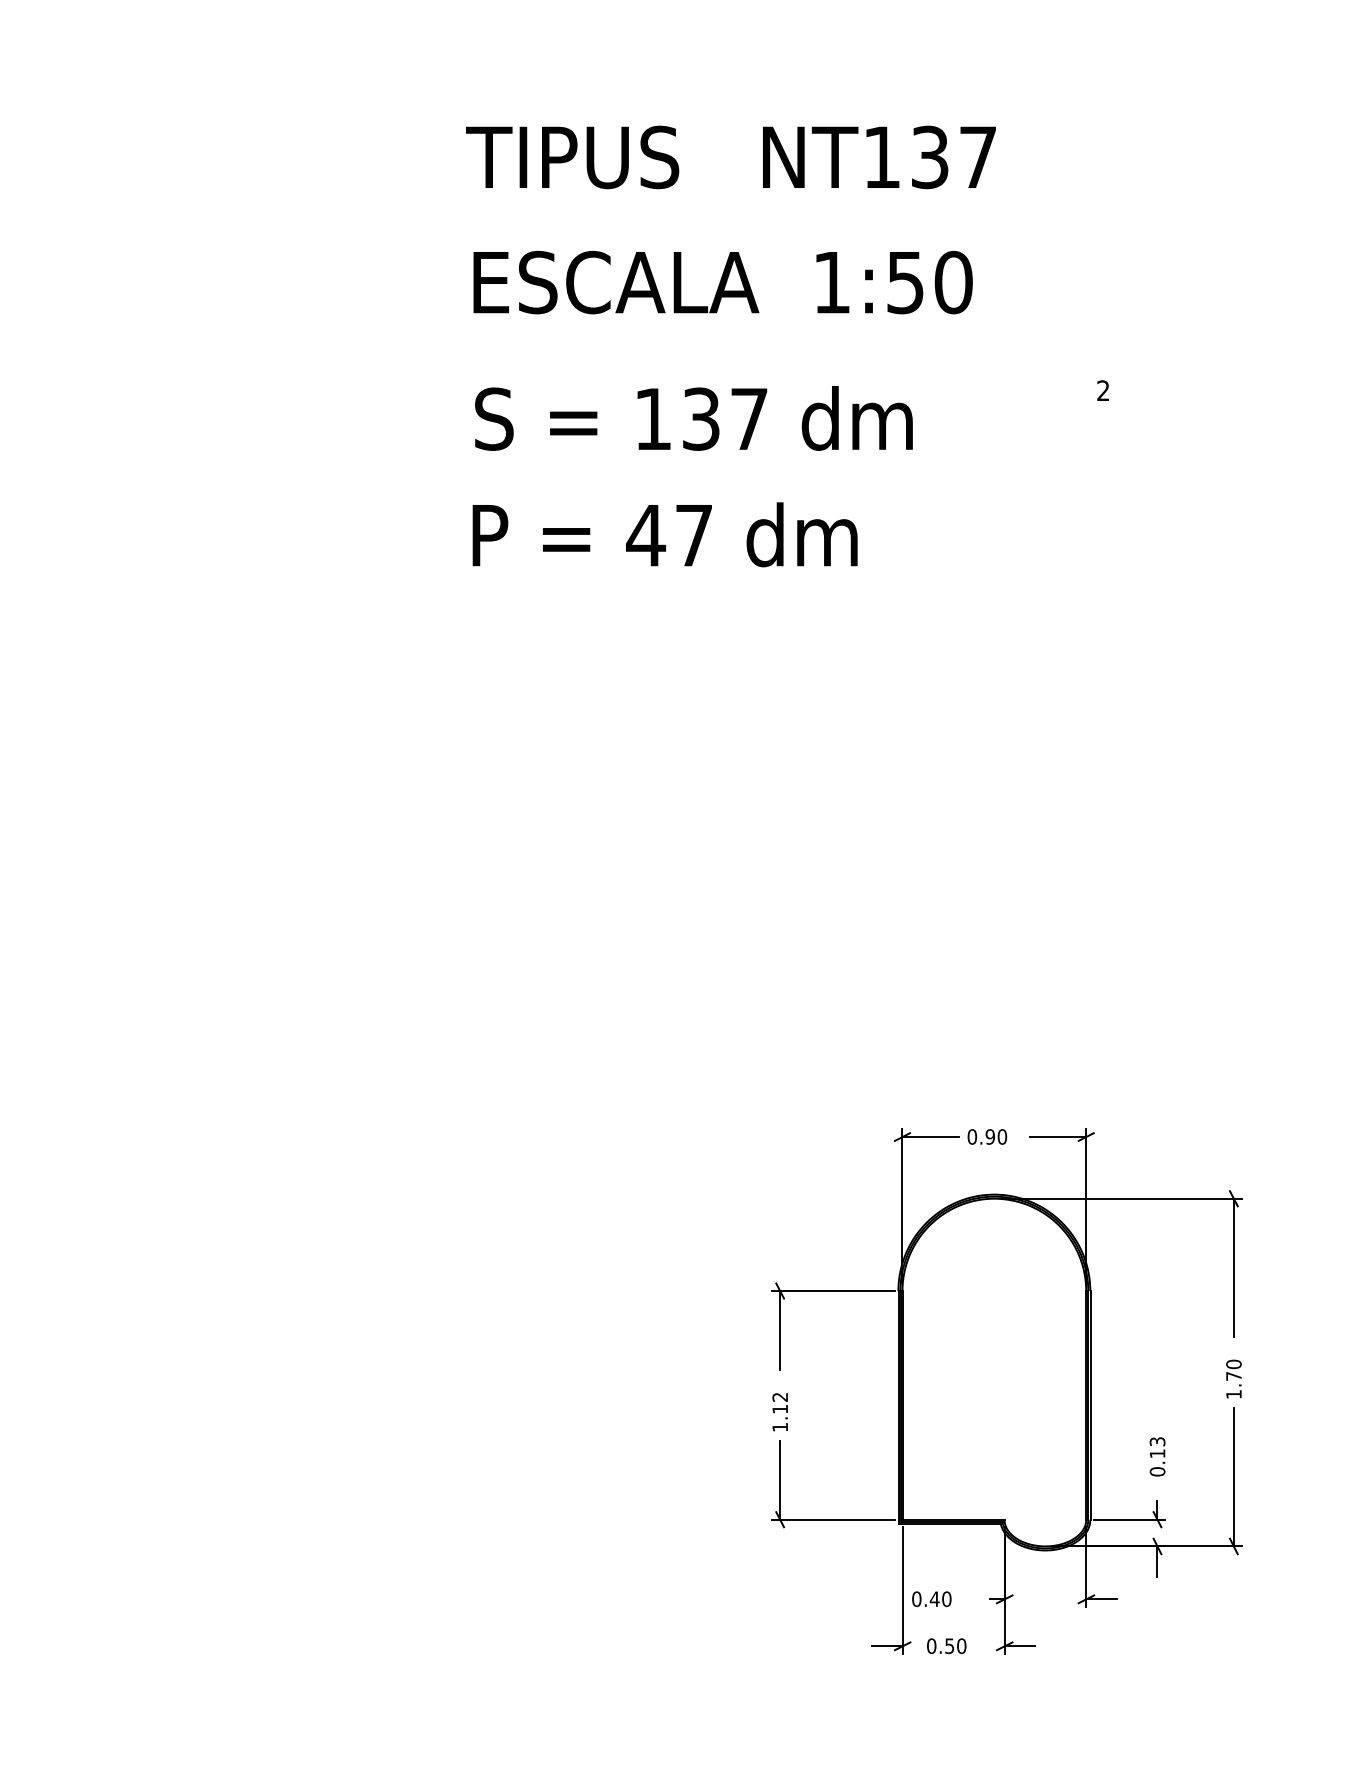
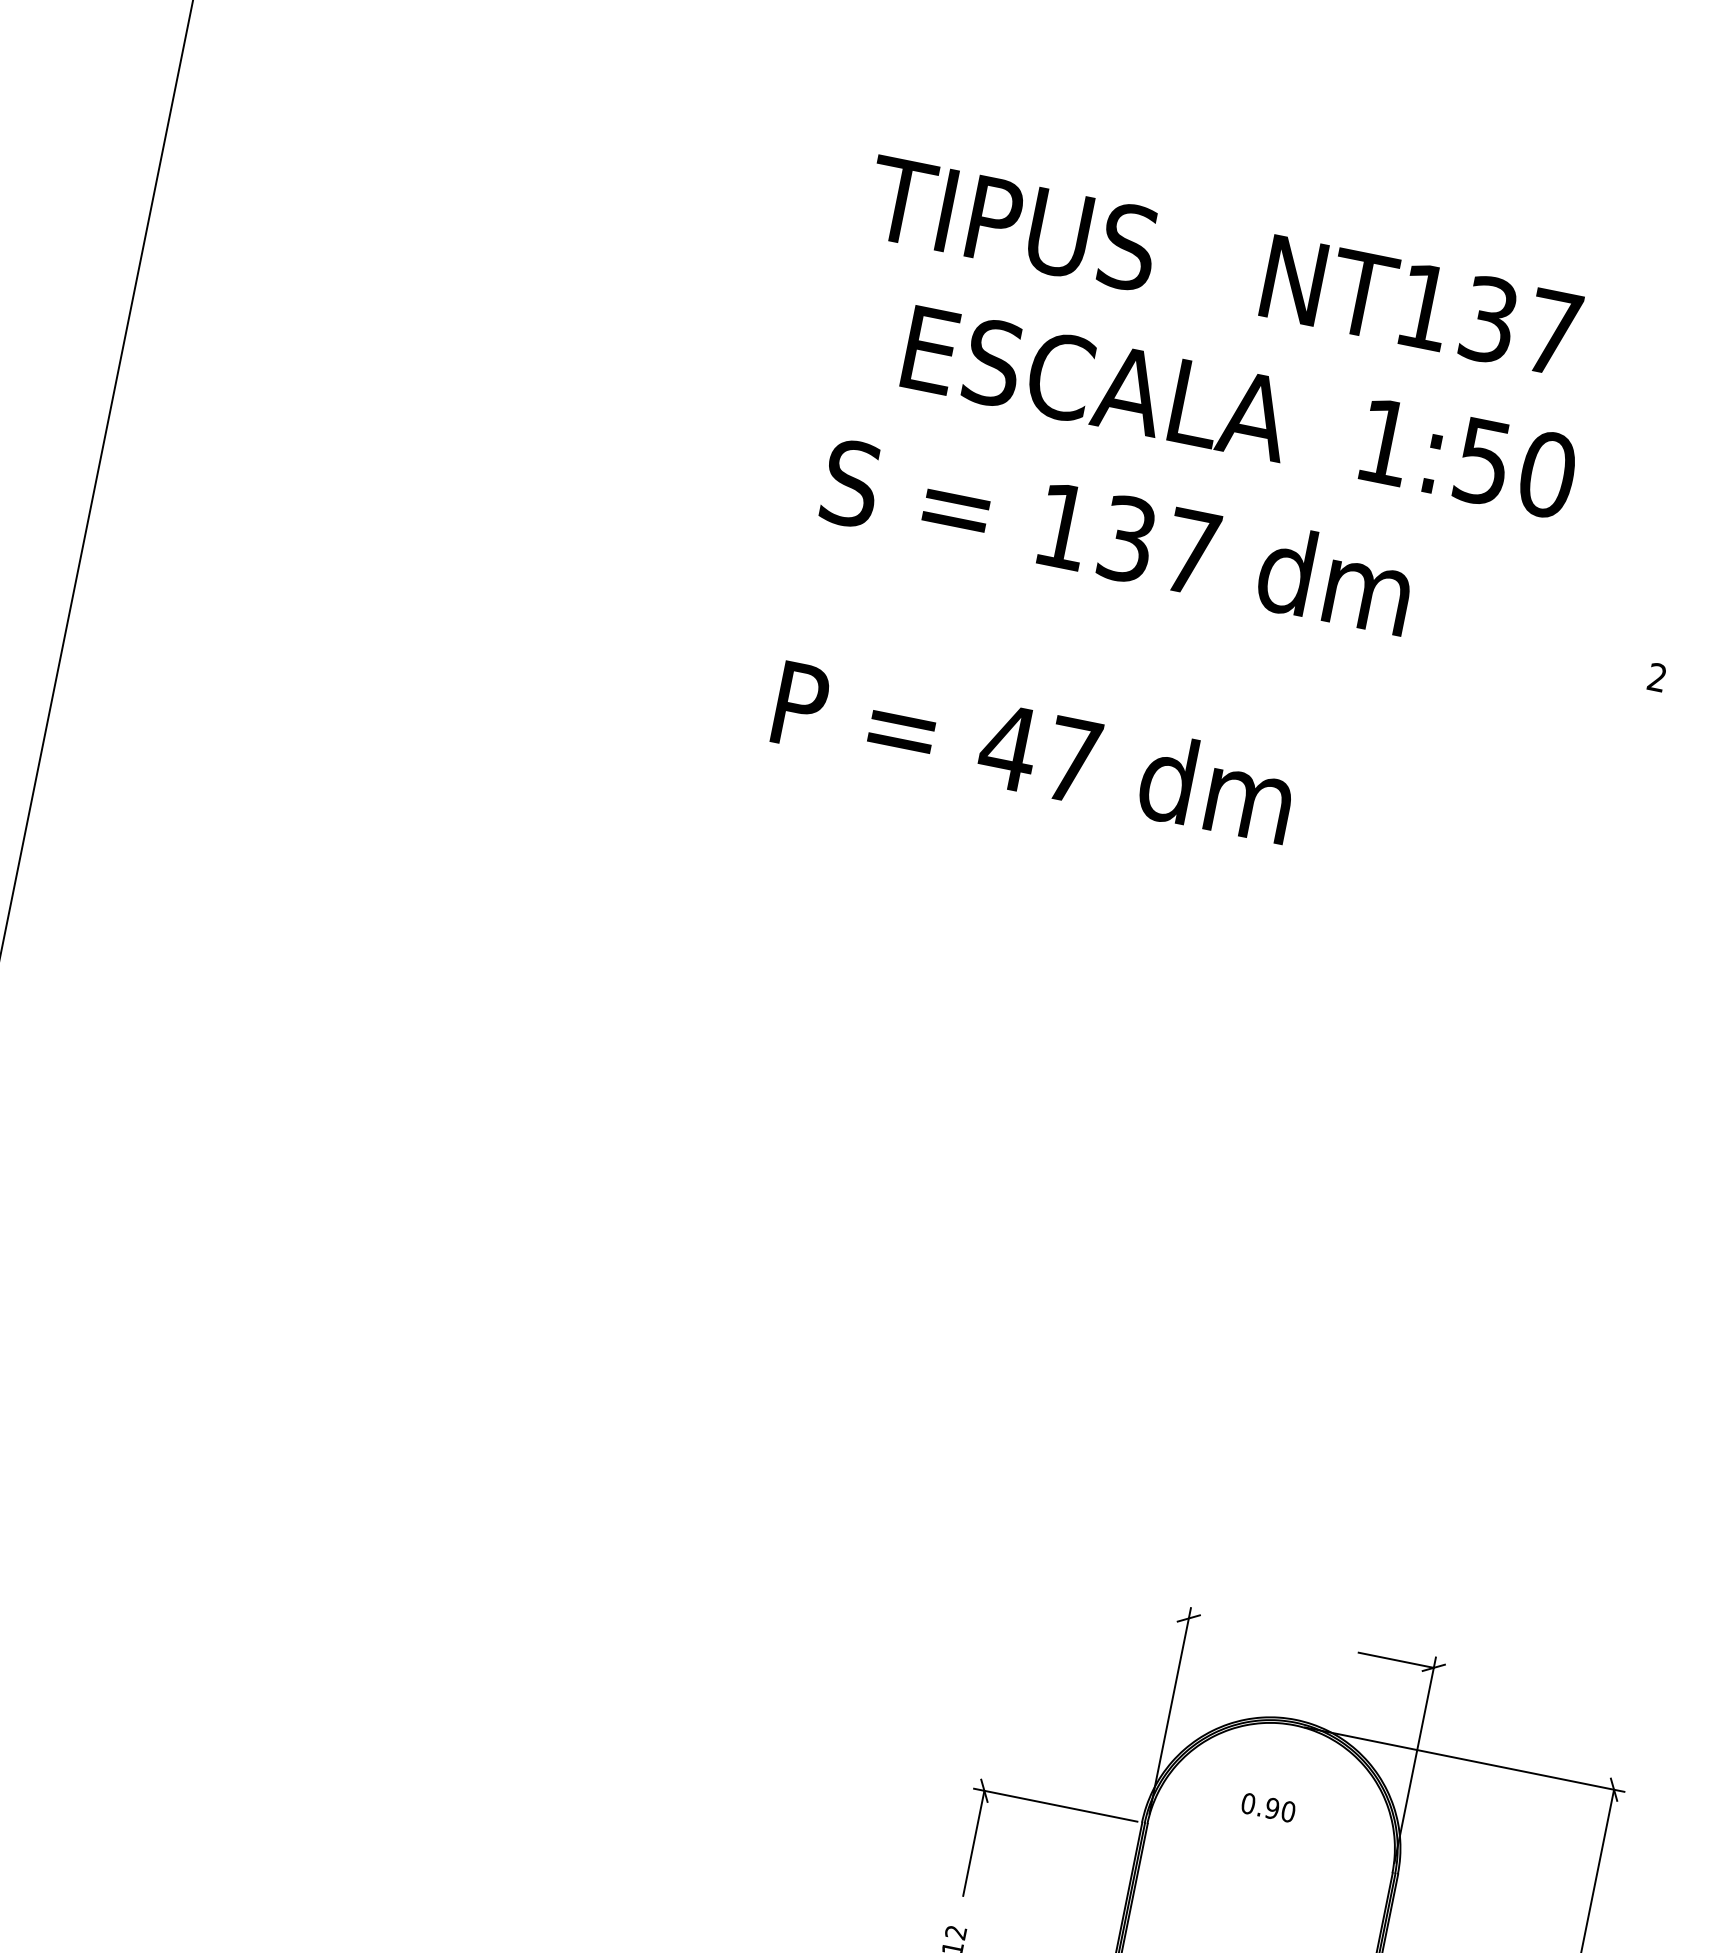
text: (722, 282) -> (1239, 412), moved
text: (693, 418) -> (1117, 536), moved
text: (987, 1136) -> (1268, 1807), moved
line: (930, 1137) -> (1226, 1626), removed

